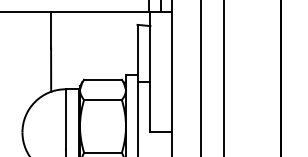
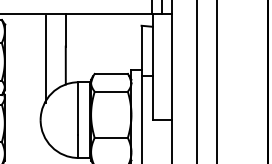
line: (28, 63) -> (45, 59), added

